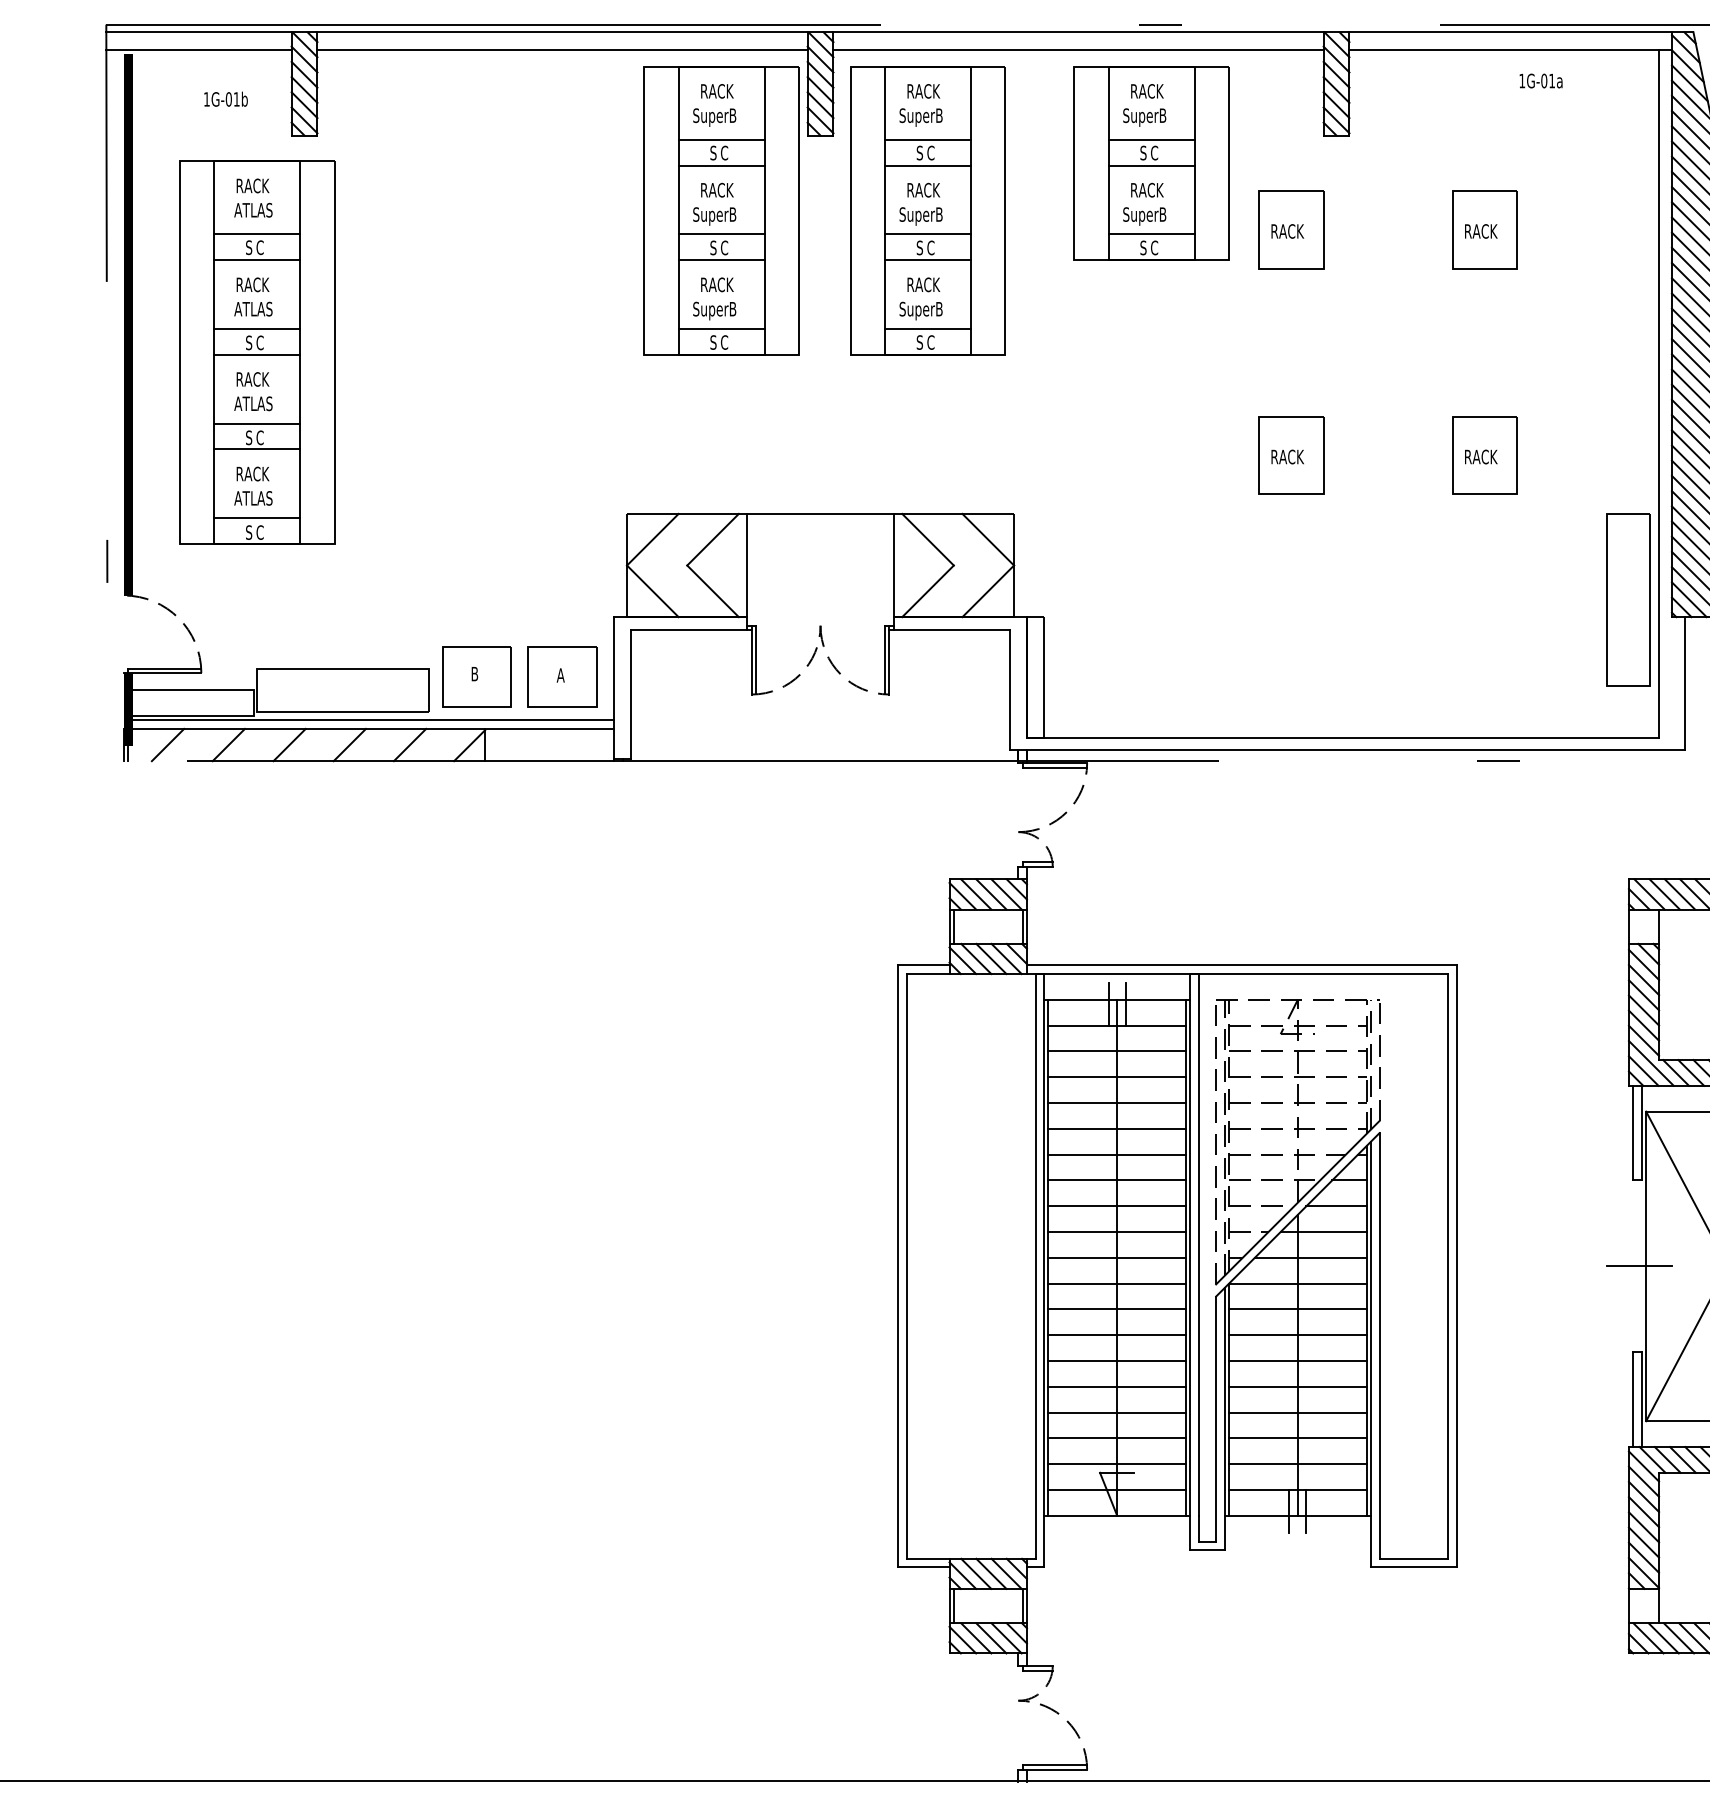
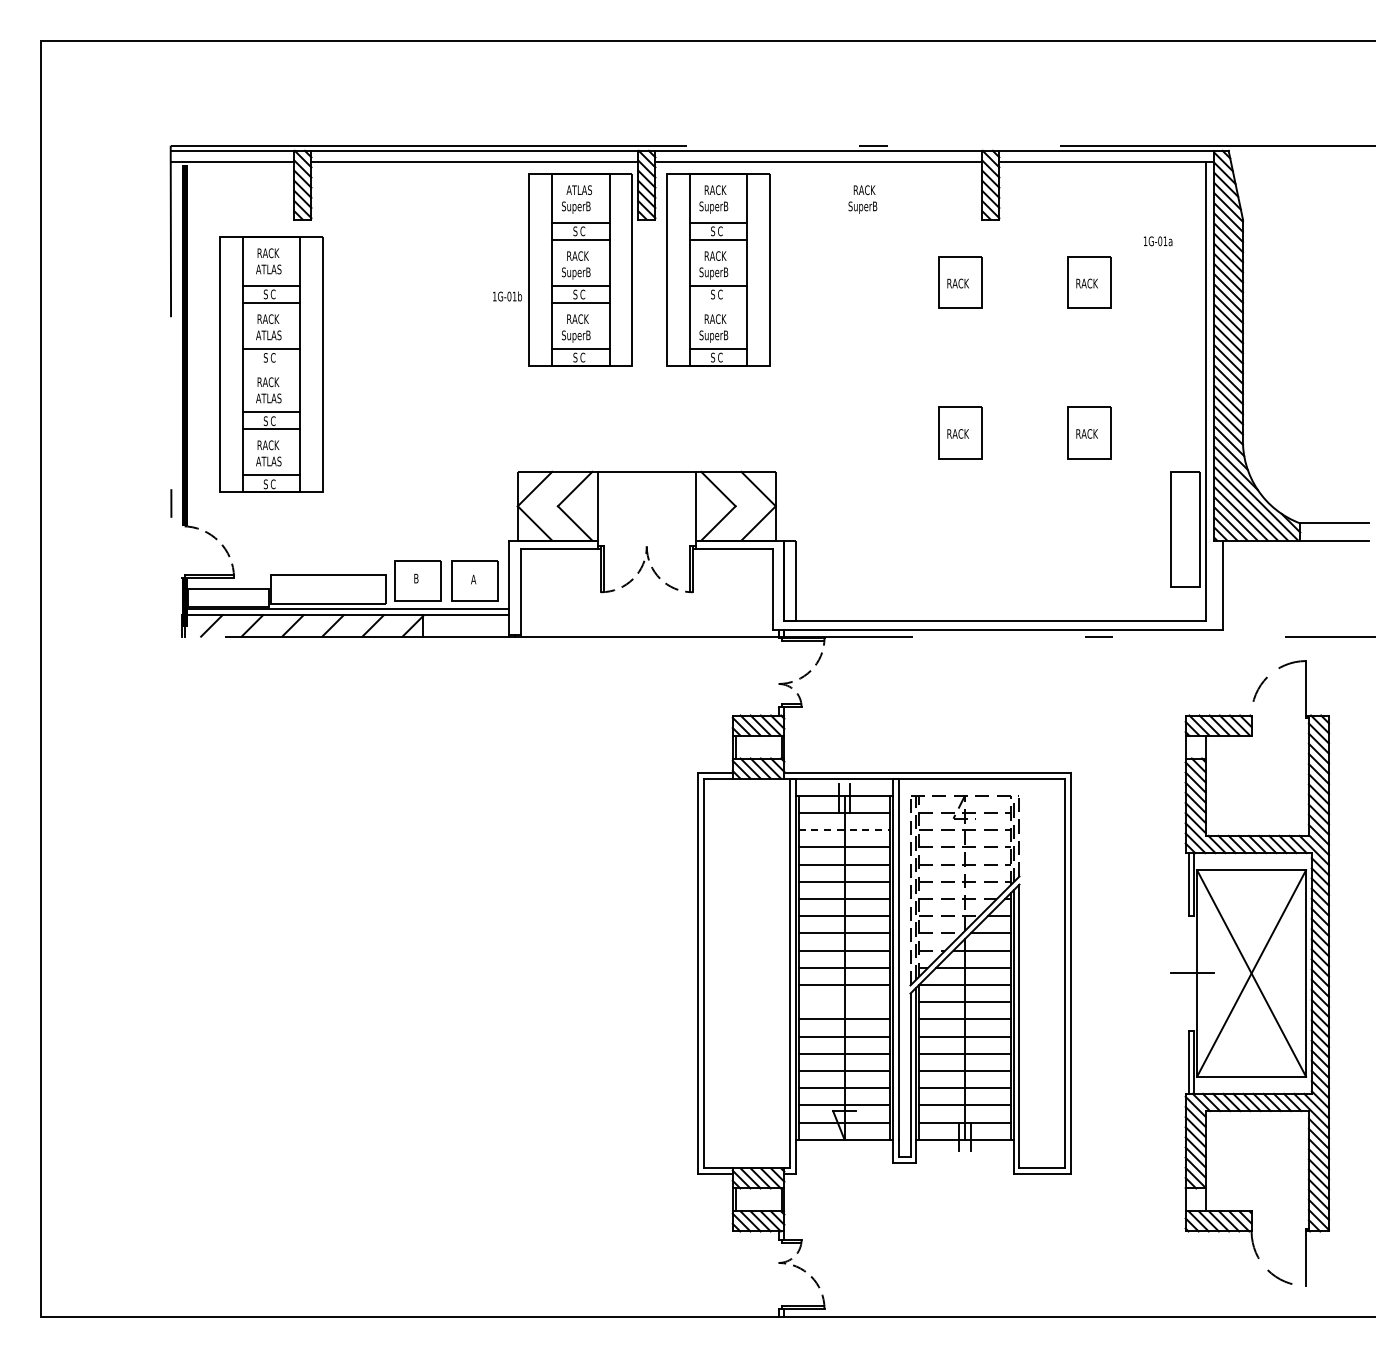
text: (1540, 81) -> (1157, 241), moved
text: (719, 91) -> (579, 190), RACK -> ATLAS
text: (226, 99) -> (507, 296), moved
part: (1151, 163) -> (867, 238), removed
line: (928, 259) -> (718, 302), removed
line: (256, 354) -> (270, 365), removed
line: (1117, 1051) -> (844, 830), solid -> dashed
line: (1117, 1309) -> (844, 1002), removed

